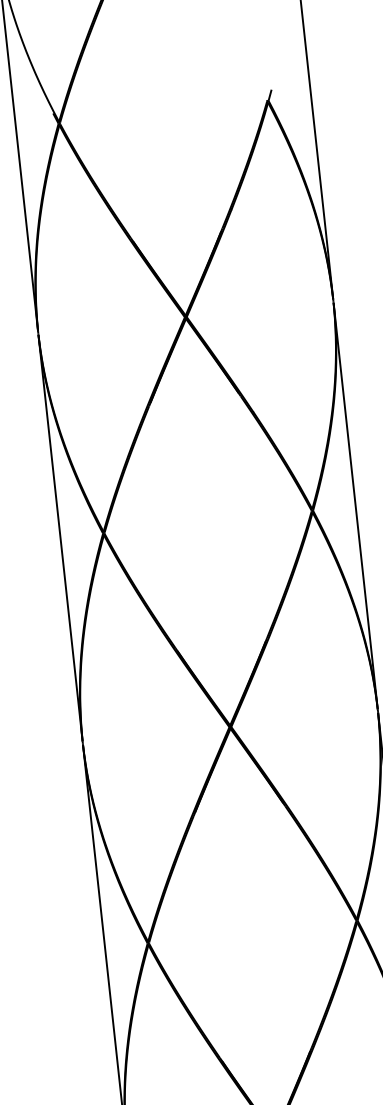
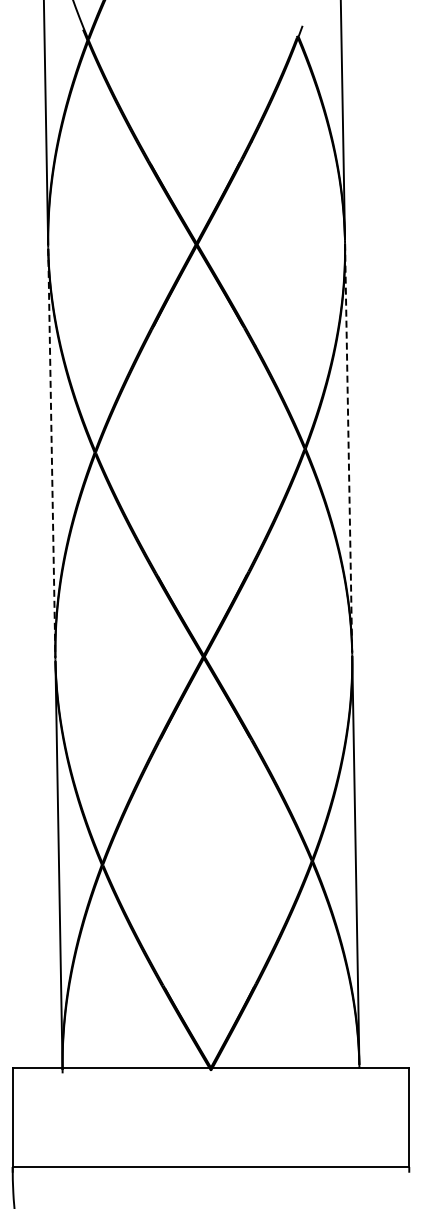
line: (355, 506) -> (348, 448), solid -> dashed
line: (60, 538) -> (51, 453), solid -> dashed

